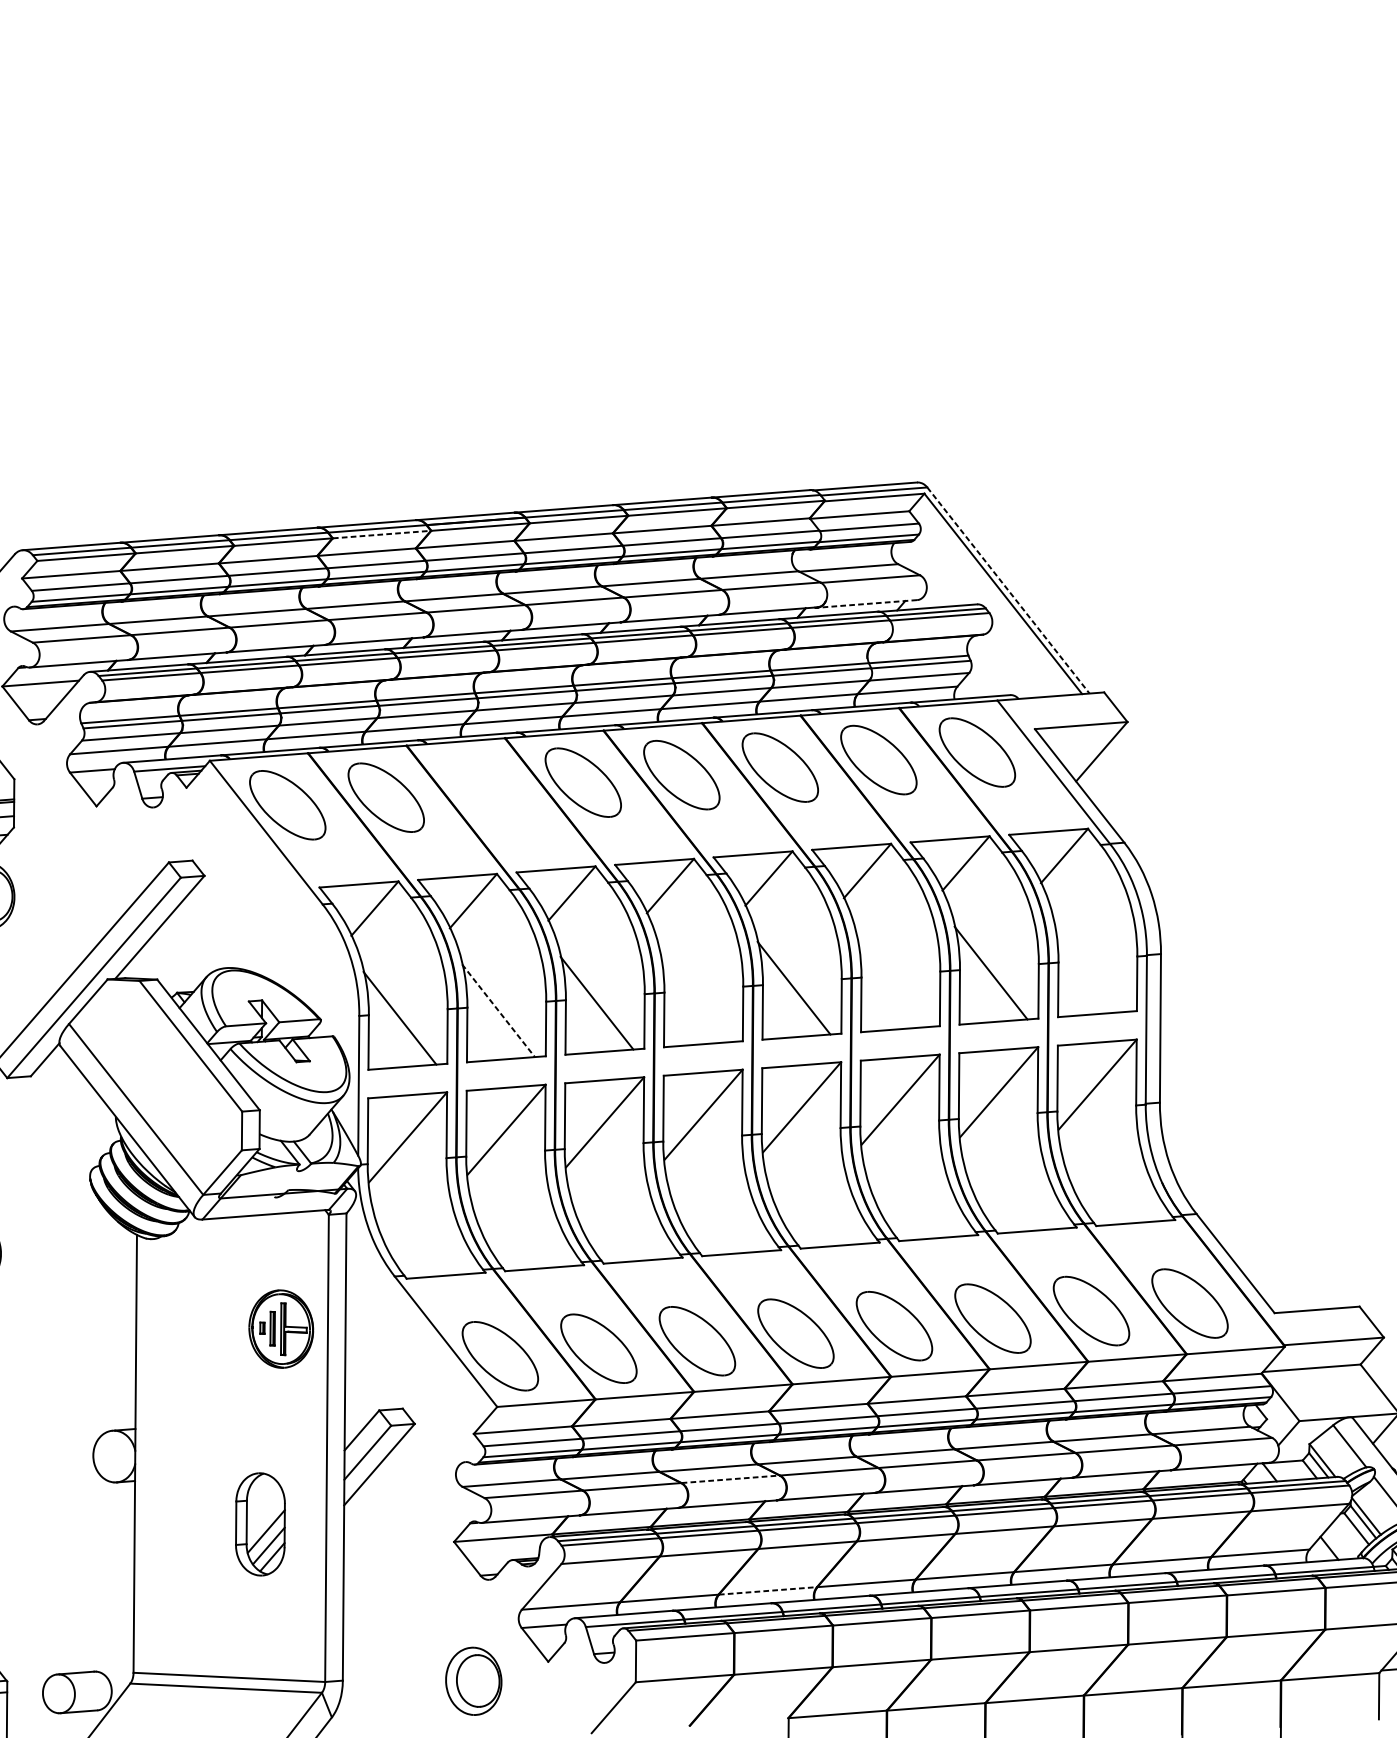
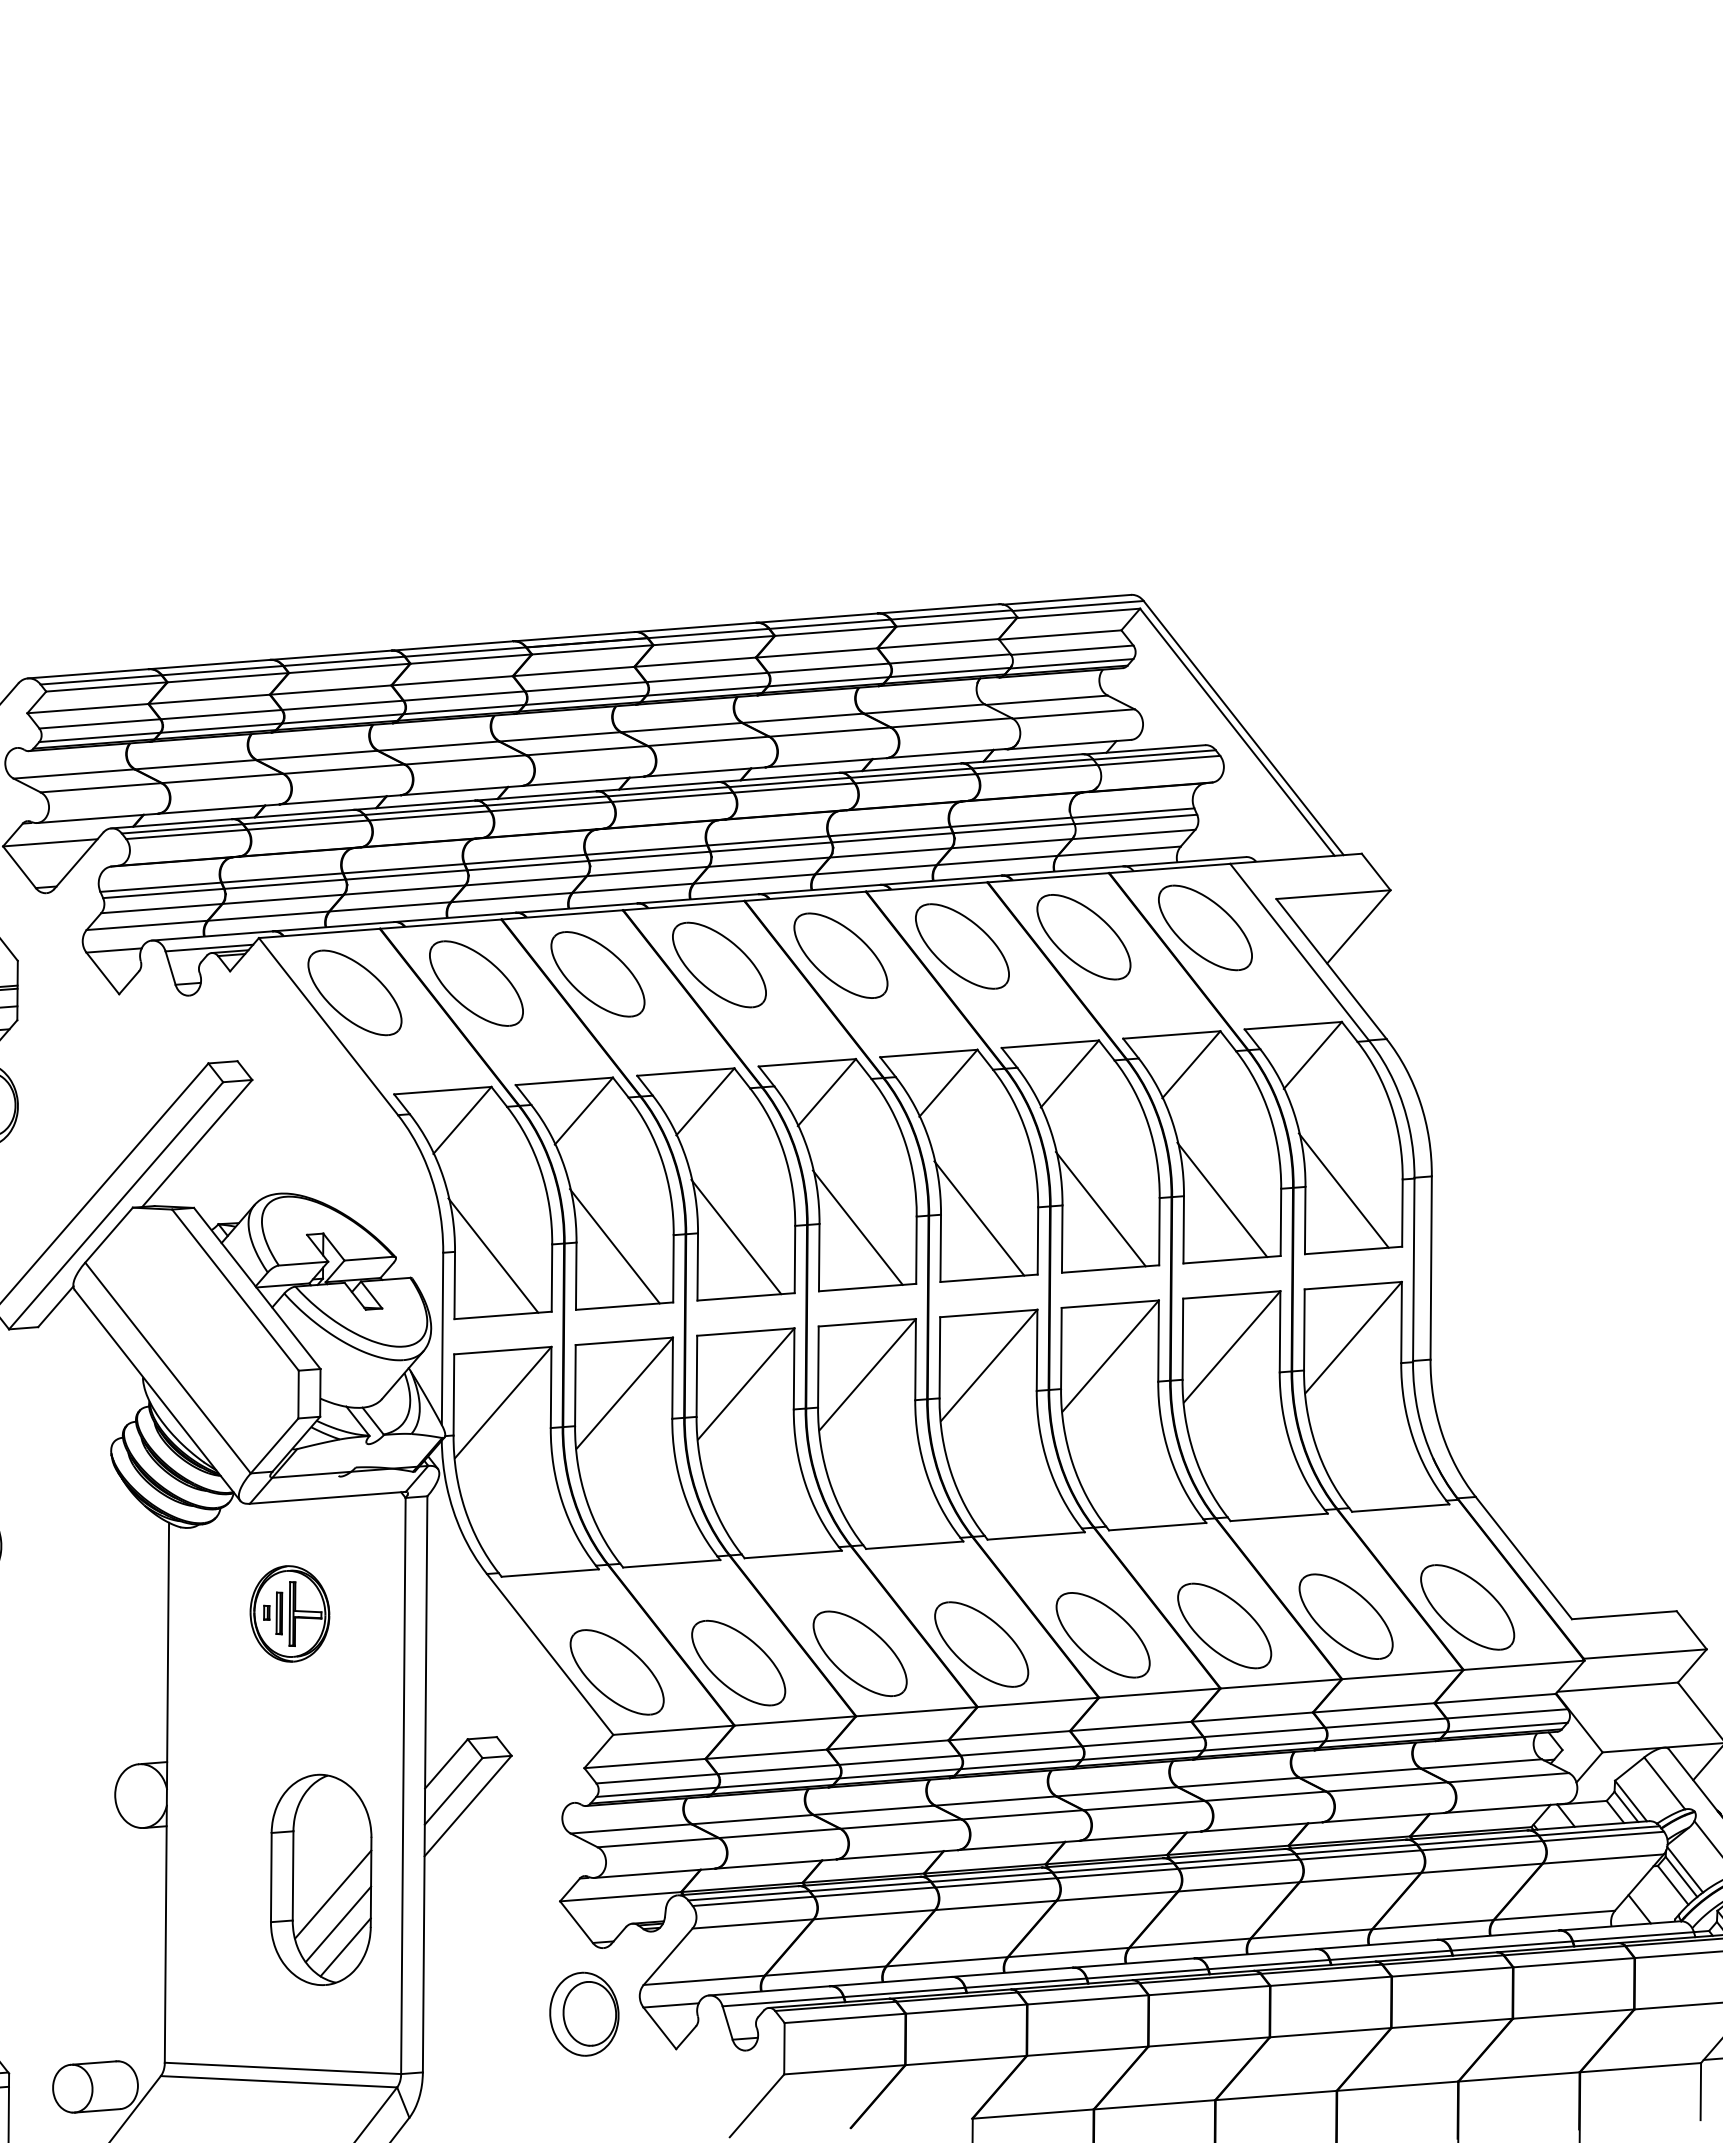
line: (382, 534) -> (471, 659), dashed -> solid
line: (1008, 590) -> (1243, 728), dashed -> solid
line: (867, 603) -> (1069, 744), dashed -> solid
part: (484, 790) -> (597, 974), added
line: (1089, 965) -> (1343, 1190), added
line: (892, 980) -> (1100, 1209), added
line: (695, 995) -> (857, 1227), added
line: (498, 1010) -> (614, 1246), dashed -> solid
part: (280, 1328) -> (289, 1613), moved
line: (730, 1479) -> (901, 1824), dashed -> solid
part: (260, 1524) -> (321, 1879), size x1.67
line: (768, 1590) -> (947, 1961), dashed -> solid
part: (473, 1680) -> (584, 2013), moved

